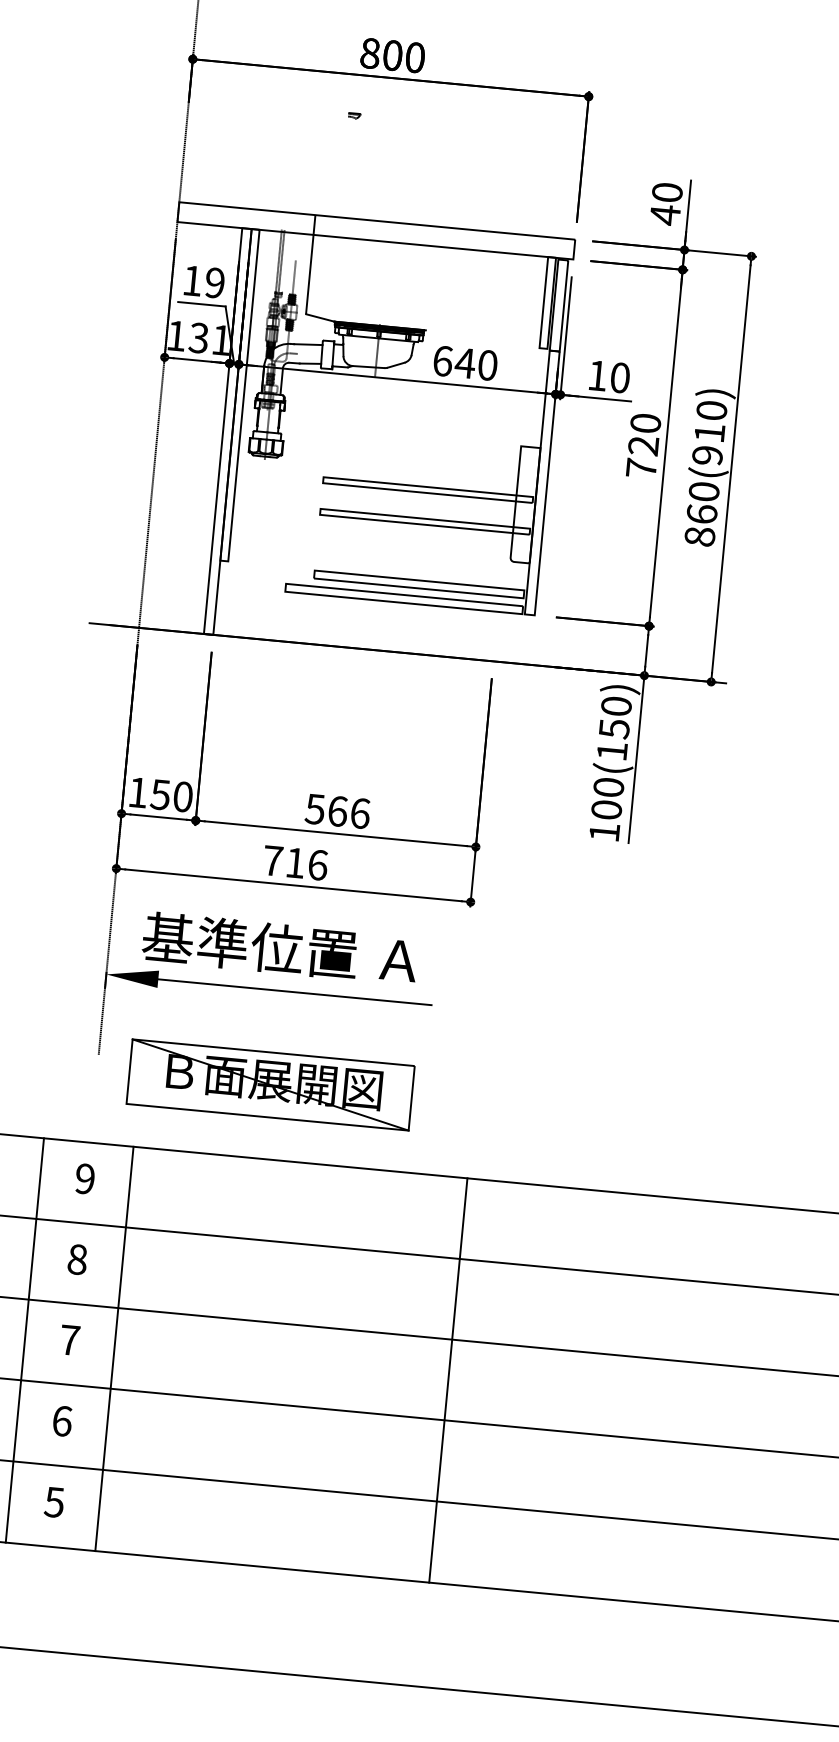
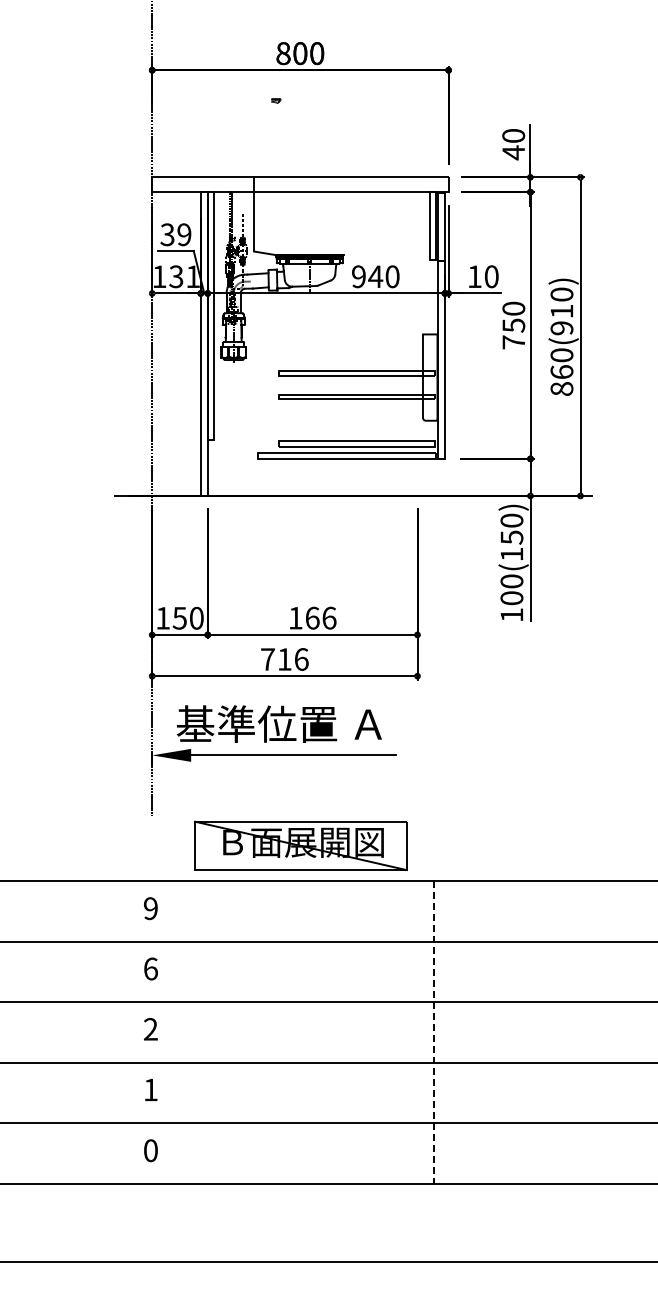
text: (192, 280) -> (167, 234), 19 -> 39
text: (443, 360) -> (359, 276), 640 -> 940
text: (643, 445) -> (513, 325), 720 -> 750
text: (315, 809) -> (295, 618), 566 -> 166
part: (270, 1084) -> (300, 845), moved
text: (77, 1258) -> (150, 968), 8 -> 6
line: (24, 1340) -> (117, 1032), removed
text: (69, 1340) -> (150, 1029), 7 -> 2
line: (114, 1348) -> (184, 1032), removed
line: (448, 1381) -> (434, 1033), solid -> dashed
text: (61, 1420) -> (150, 1089), 6 -> 1
text: (54, 1502) -> (150, 1150), 5 -> 0

